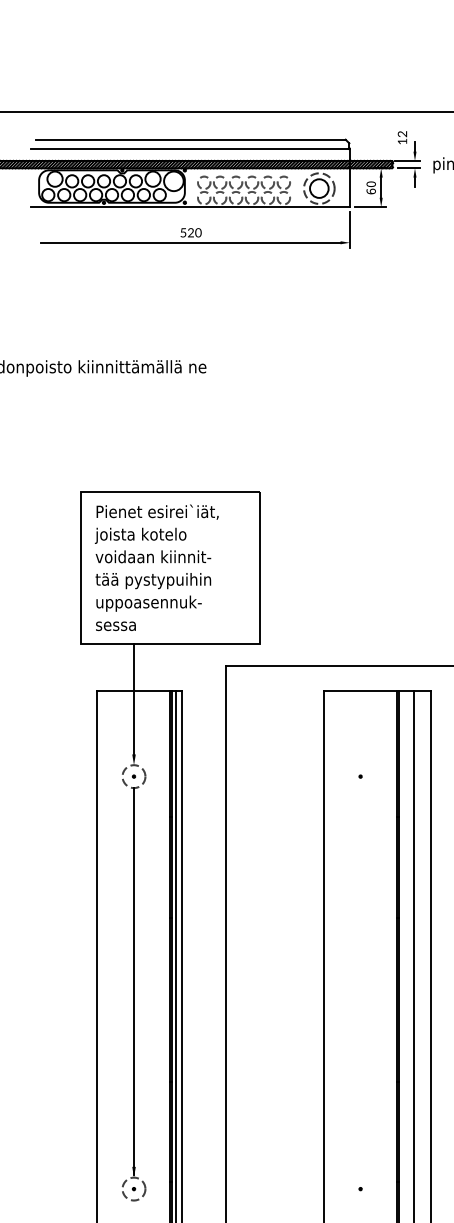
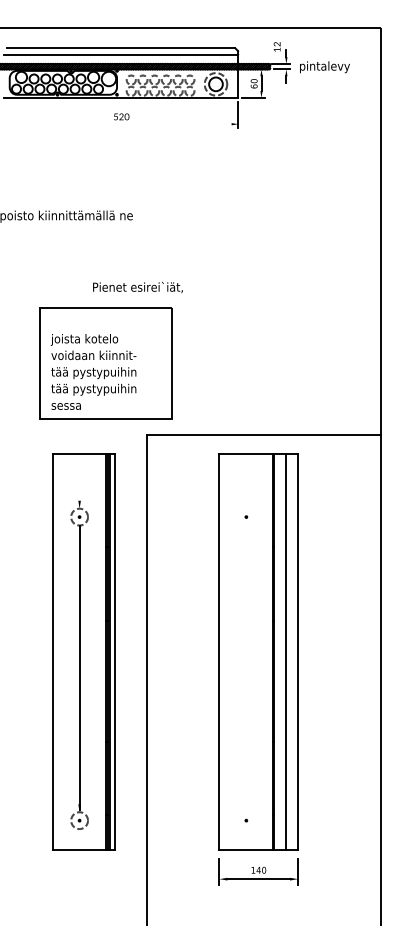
line: (189, 243) -> (120, 124), removed
text: (156, 512) -> (137, 287), moved
text: (152, 603) -> (93, 389), uppoasennuk- -> tää pystypuihin
line: (133, 698) -> (79, 459), removed

